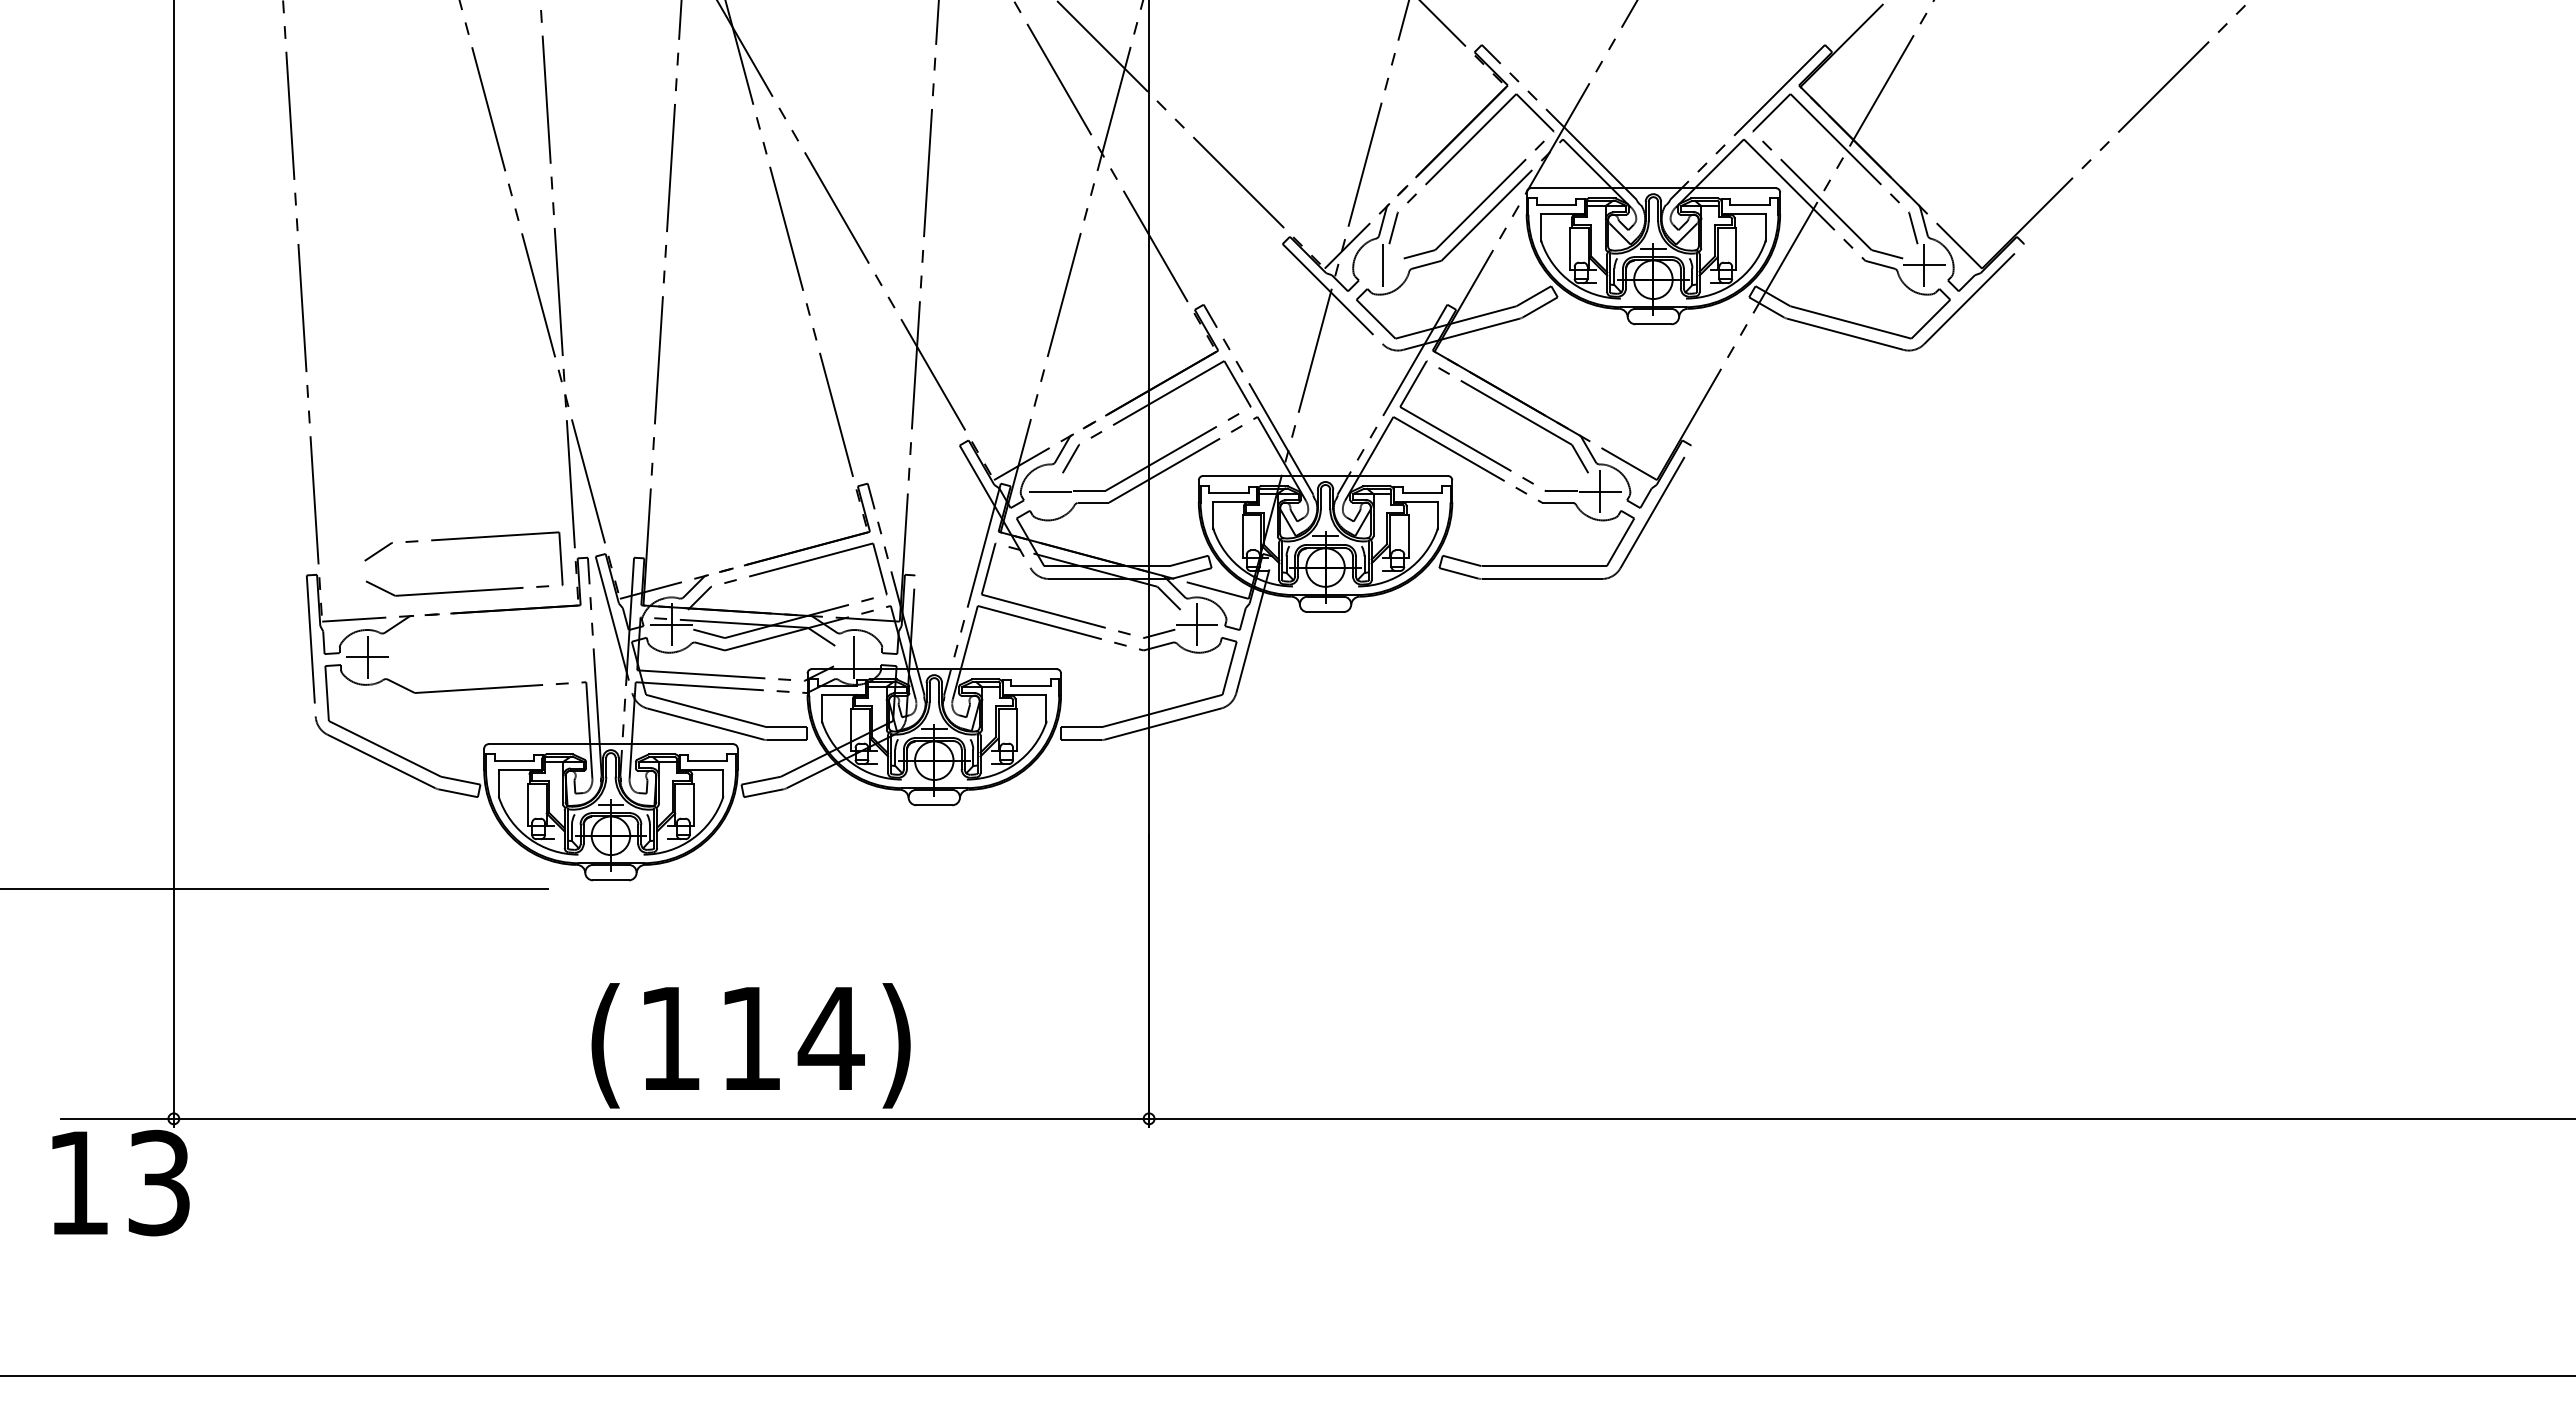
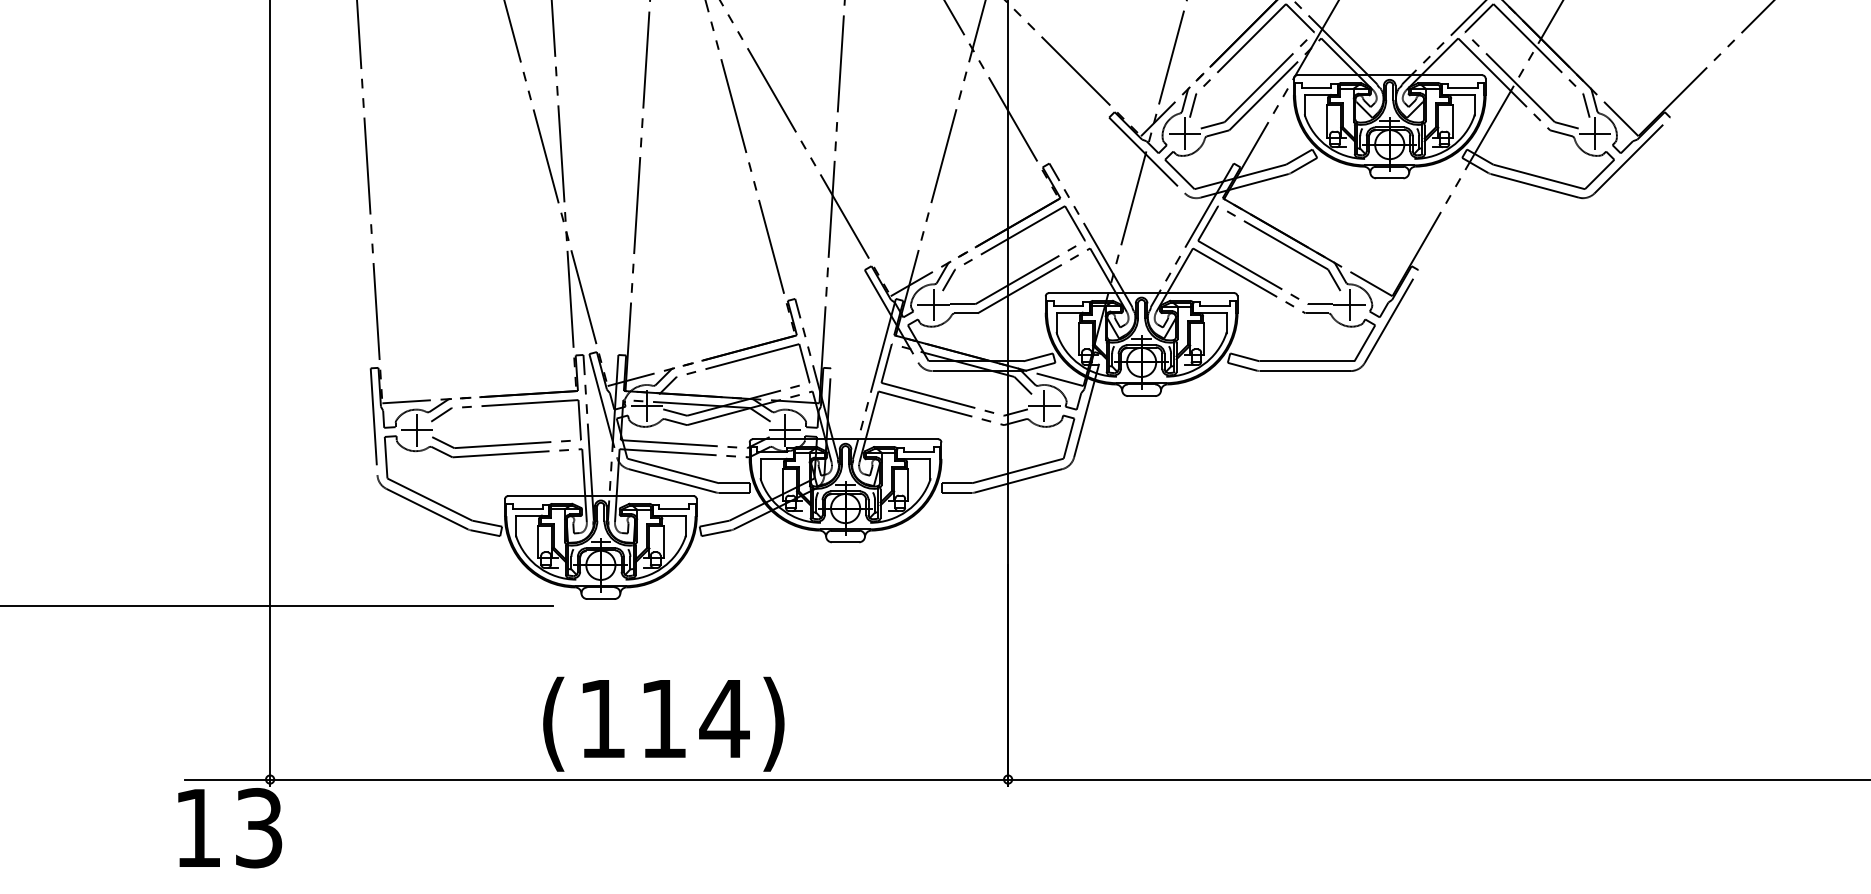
line: (1382, 265) -> (1184, 133), added
line: (1050, 491) -> (933, 304), added
part: (463, 539) -> (505, 405), moved
line: (853, 657) -> (784, 430), added
text: (750, 1045) -> (663, 724), moved

